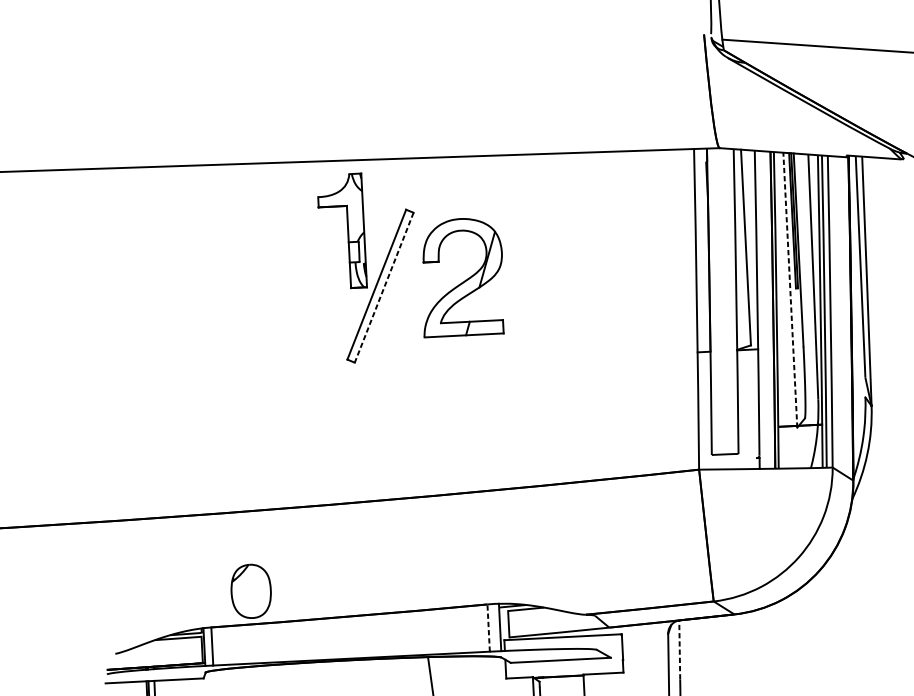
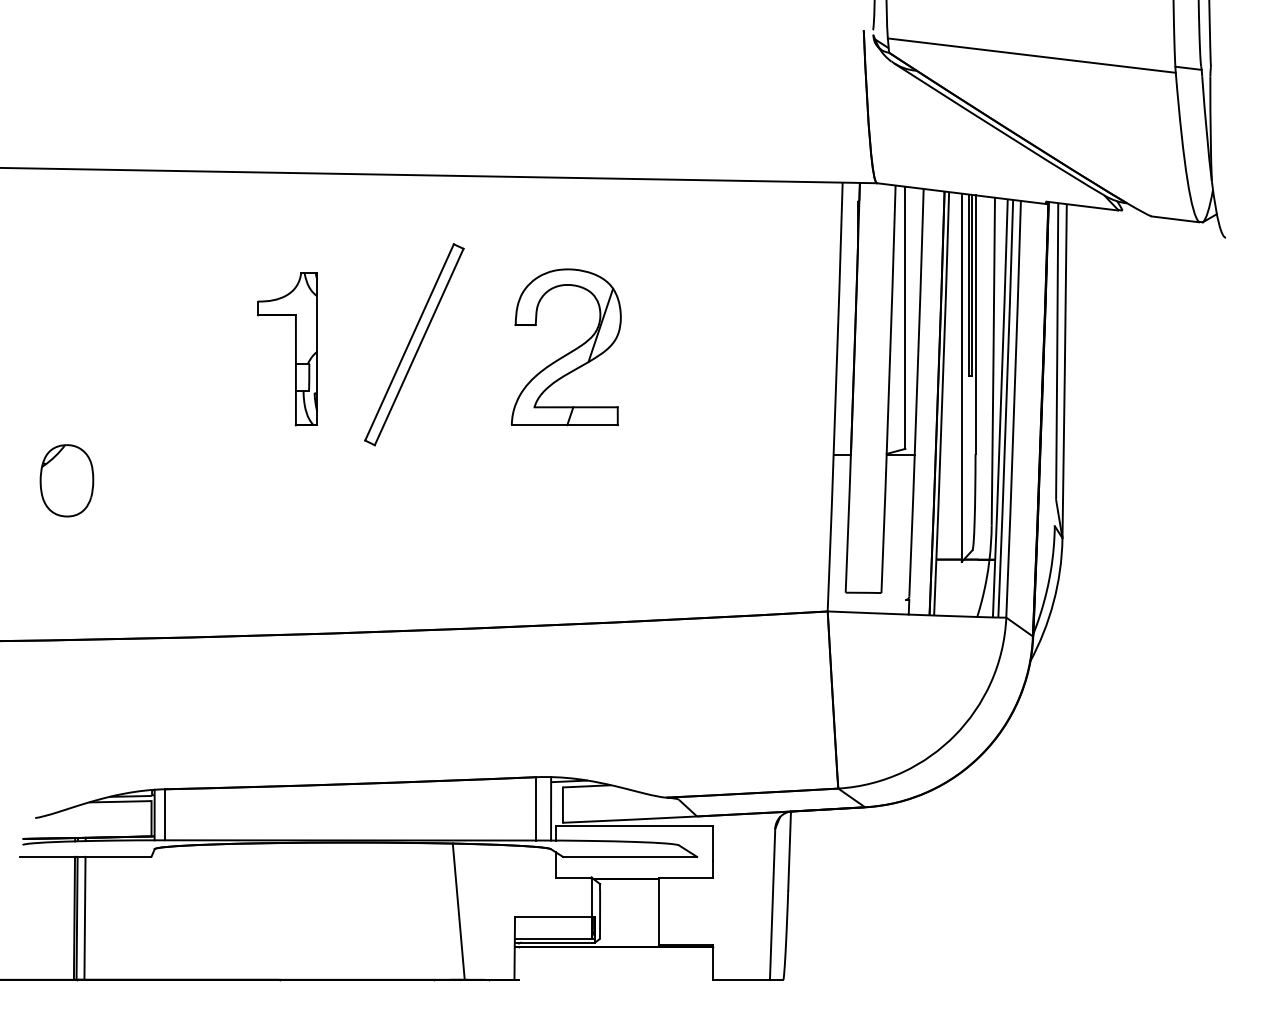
part: (347, 231) -> (295, 349), moved
part: (462, 277) -> (566, 347), moved
line: (384, 288) -> (419, 347), dashed -> solid
line: (790, 289) -> (961, 377), dashed -> solid
part: (250, 591) -> (66, 480), moved
line: (488, 627) -> (535, 808), dashed -> solid
line: (679, 649) -> (789, 850), dashed -> solid

